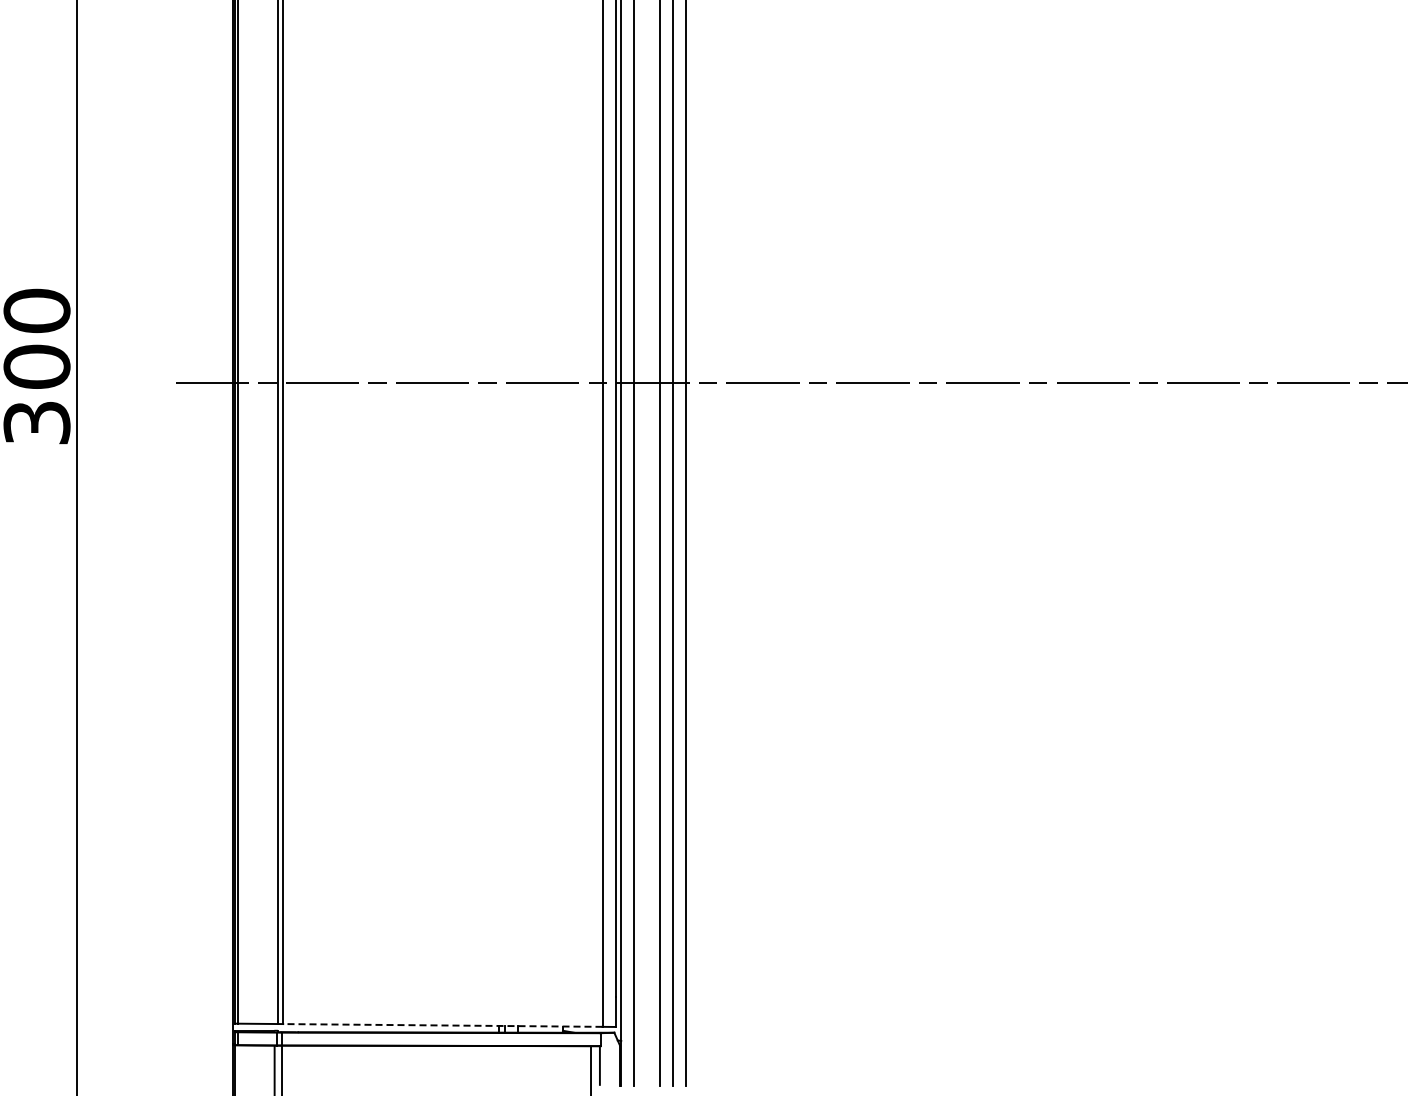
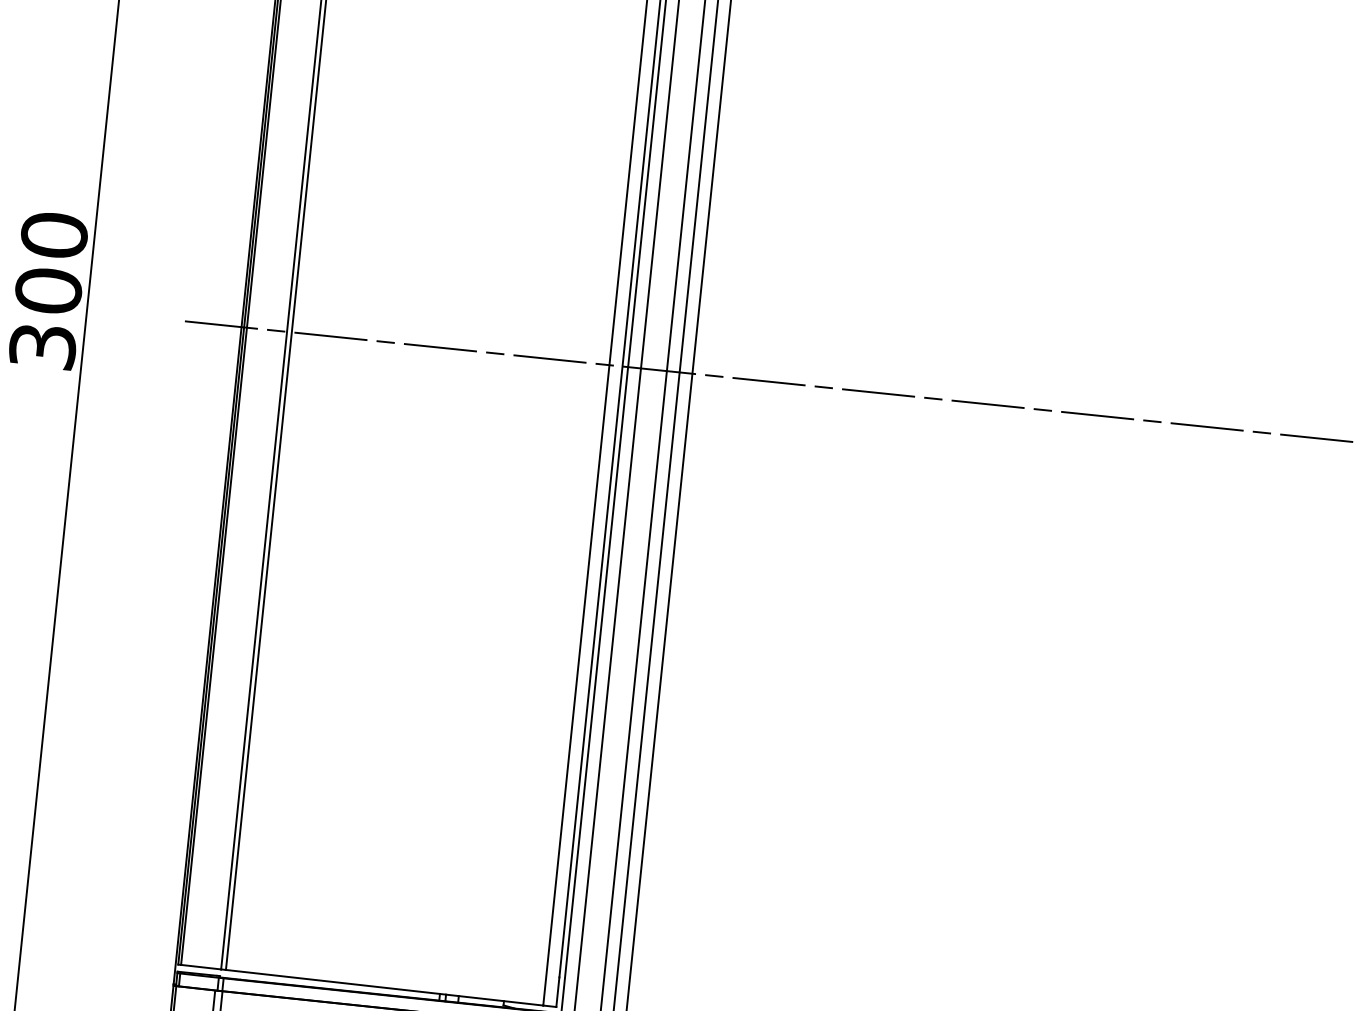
line: (442, 1025) -> (384, 987), dashed -> solid

